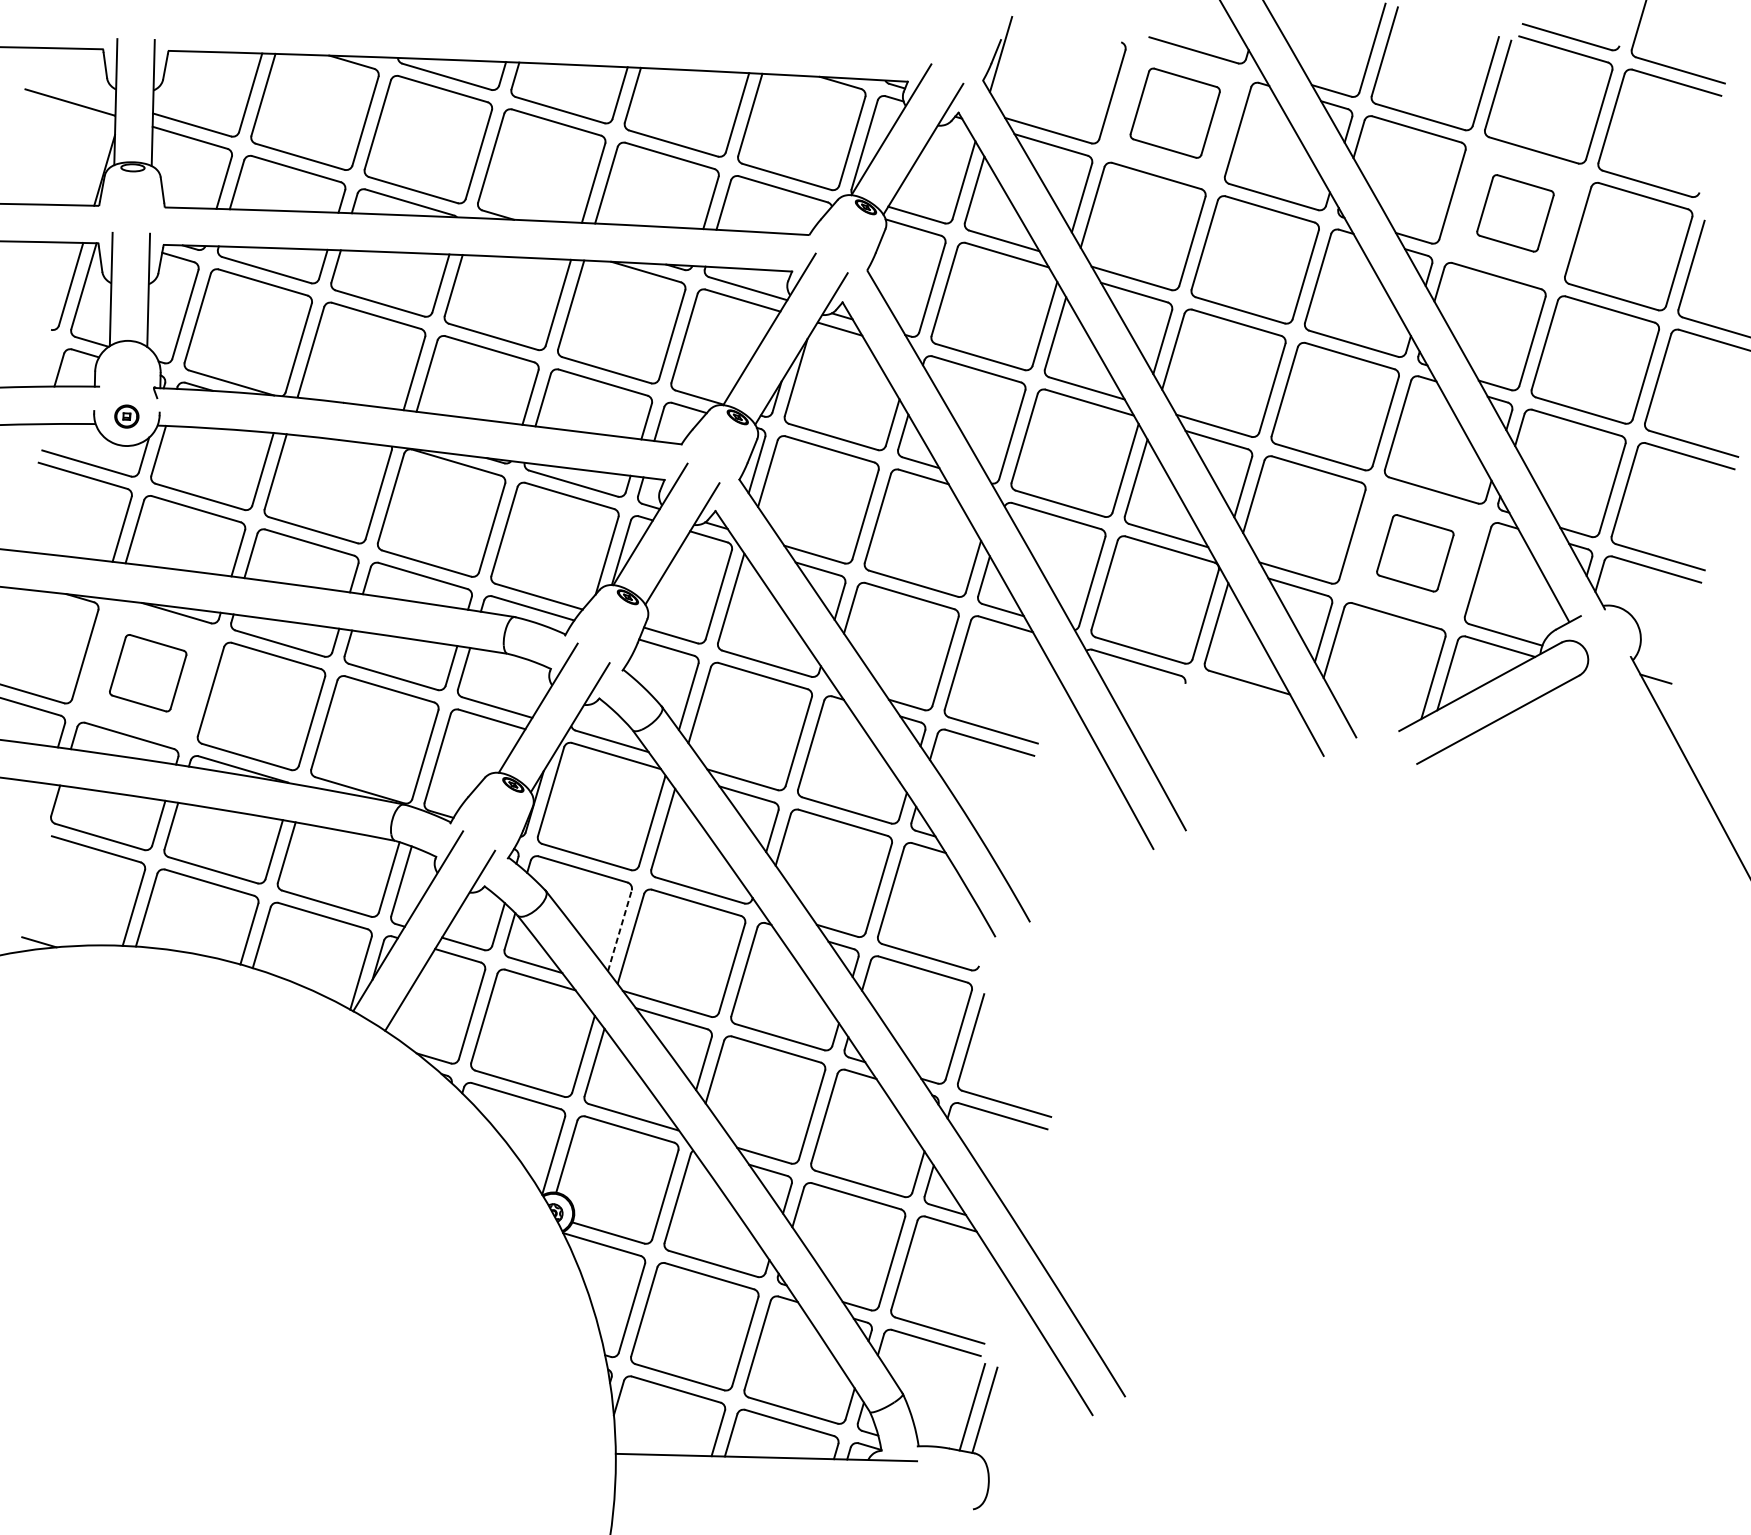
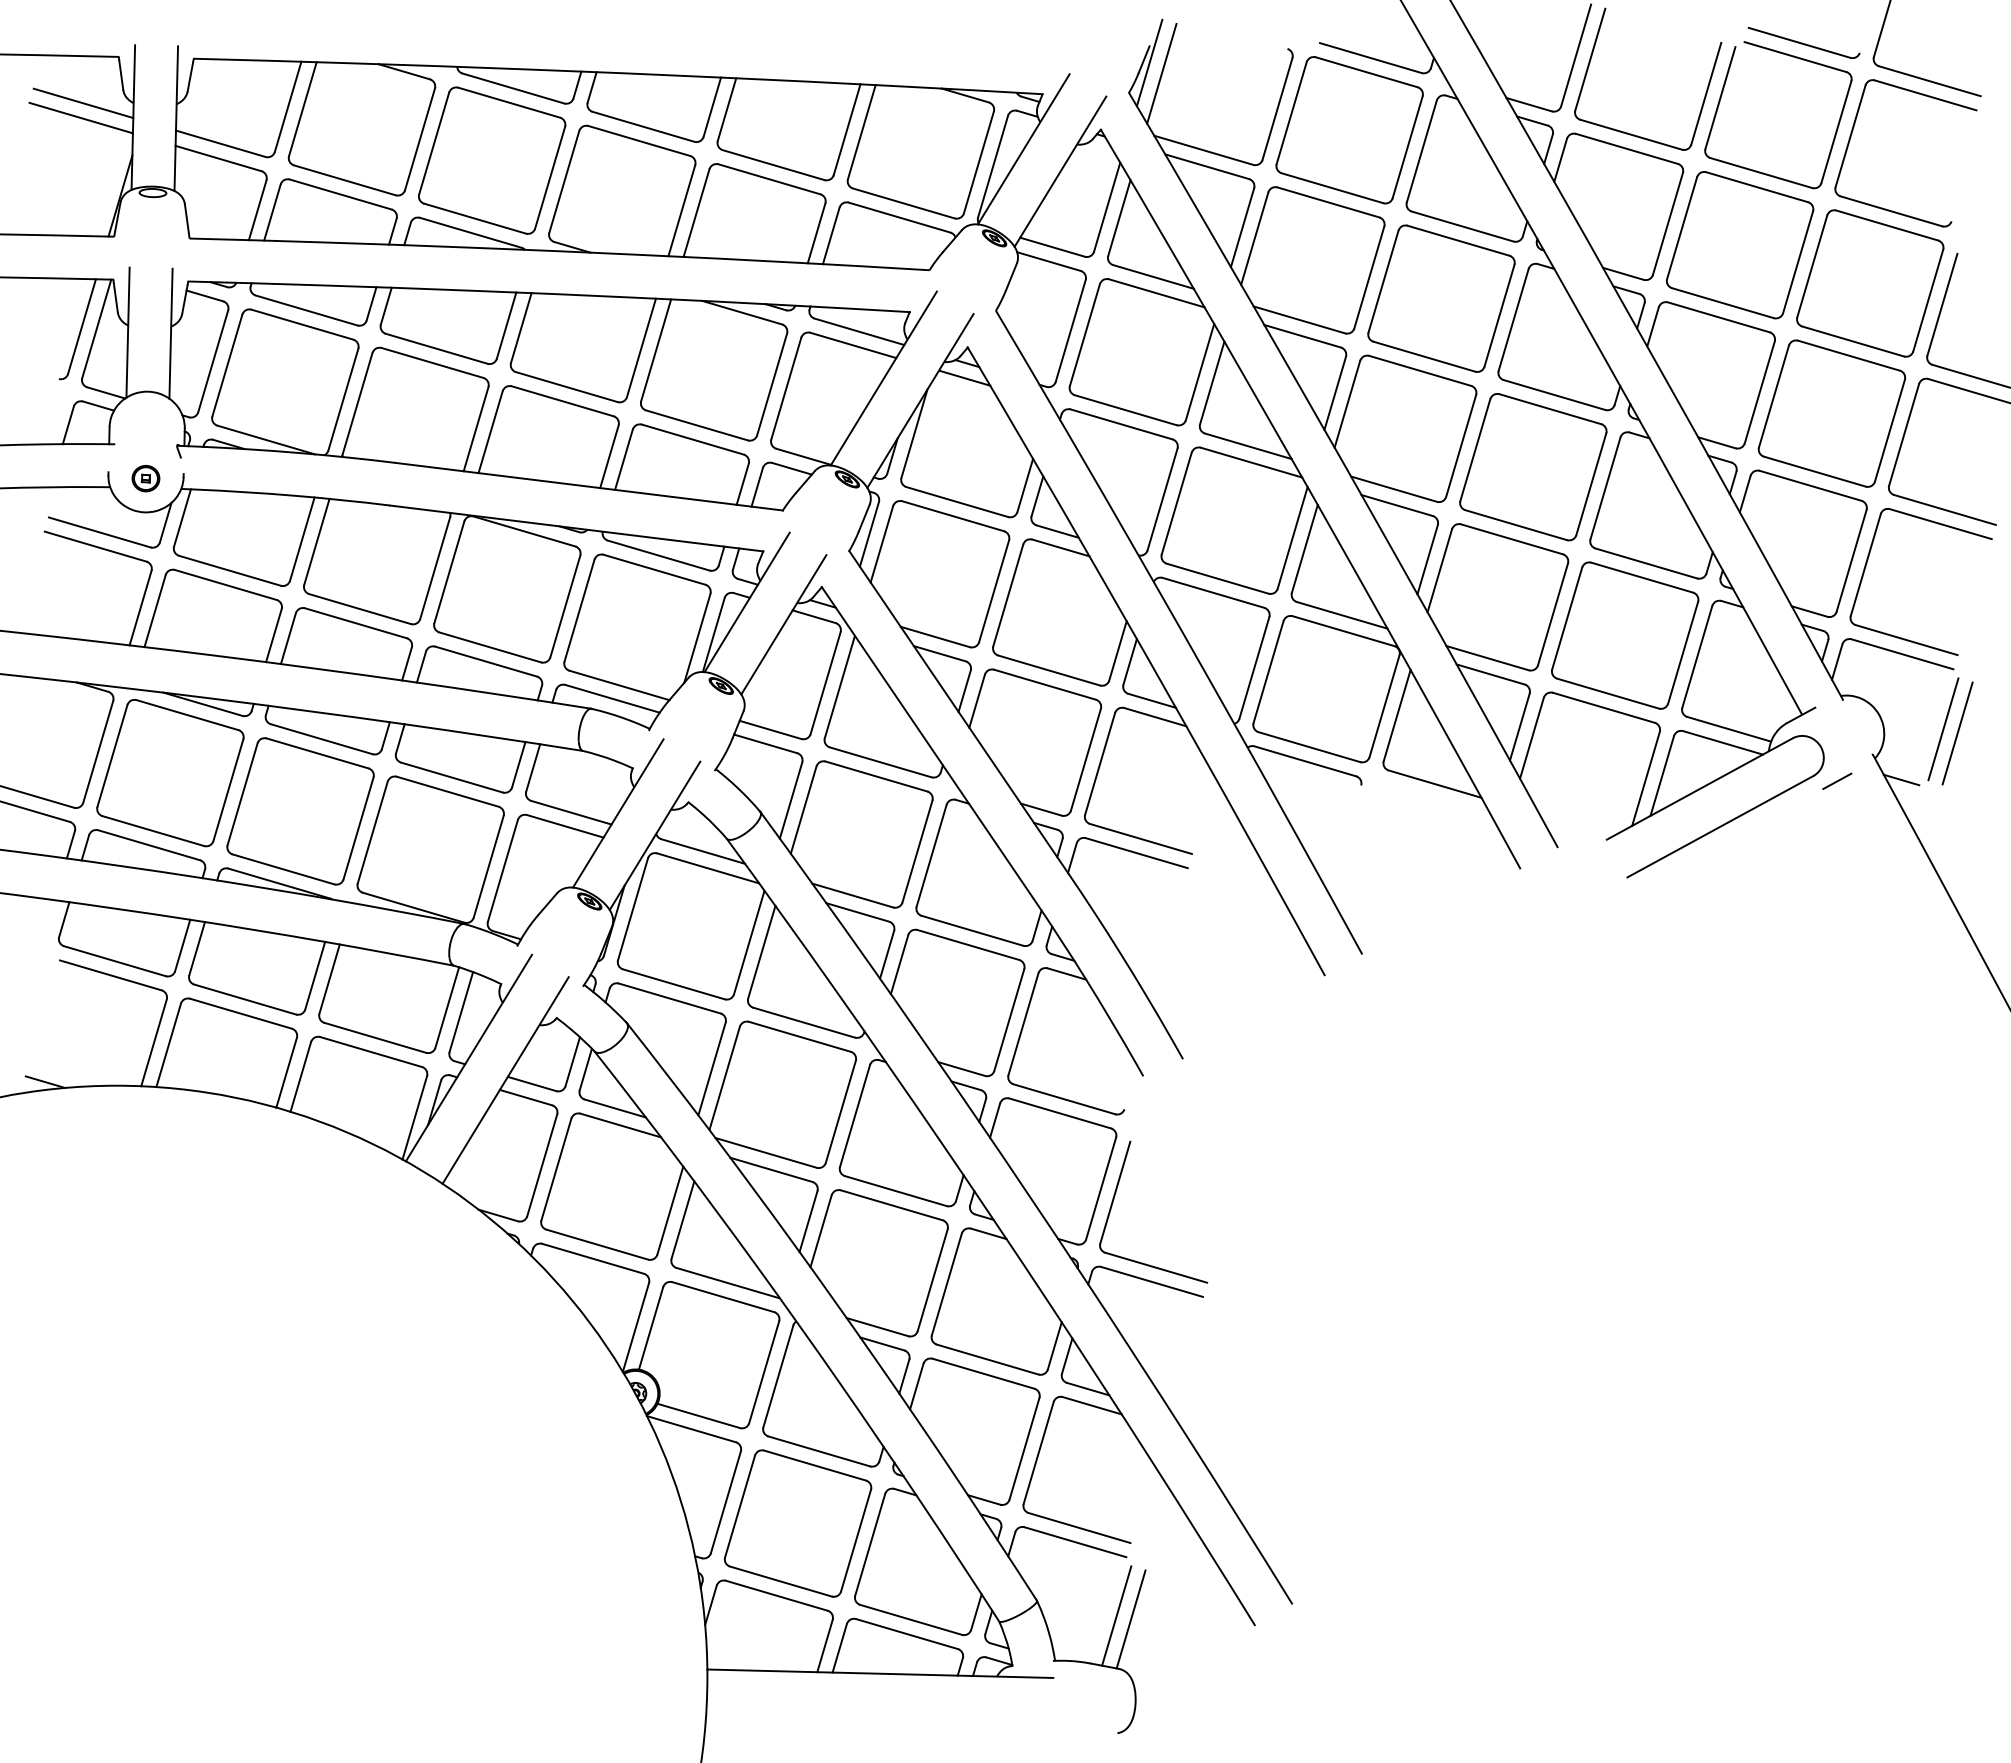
line: (1011, 63) -> (1161, 73), added
line: (72, 89) -> (83, 103), added
part: (1175, 113) -> (1349, 130), size x1.43
part: (1515, 213) -> (1740, 245), size x1.67
part: (1415, 553) -> (1625, 635), size x1.67
line: (1692, 635) -> (1943, 729), added
line: (1704, 638) -> (1957, 733), added
part: (148, 673) -> (170, 773), size x1.67
line: (1600, 679) -> (1837, 780), added
line: (620, 930) -> (712, 1068), dashed -> solid

